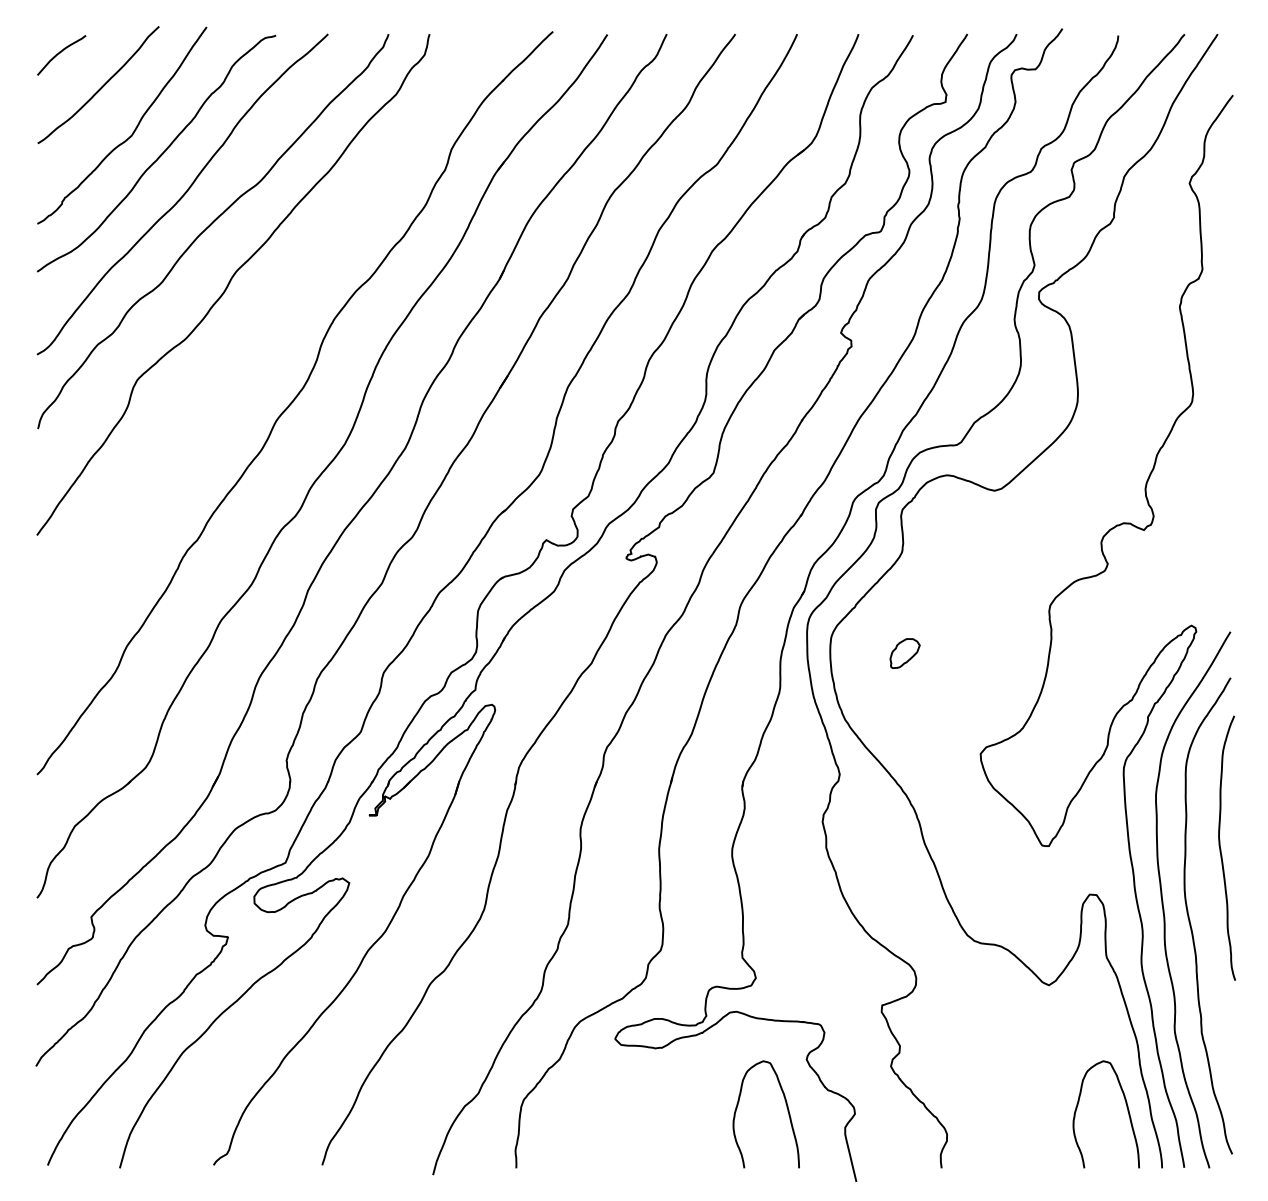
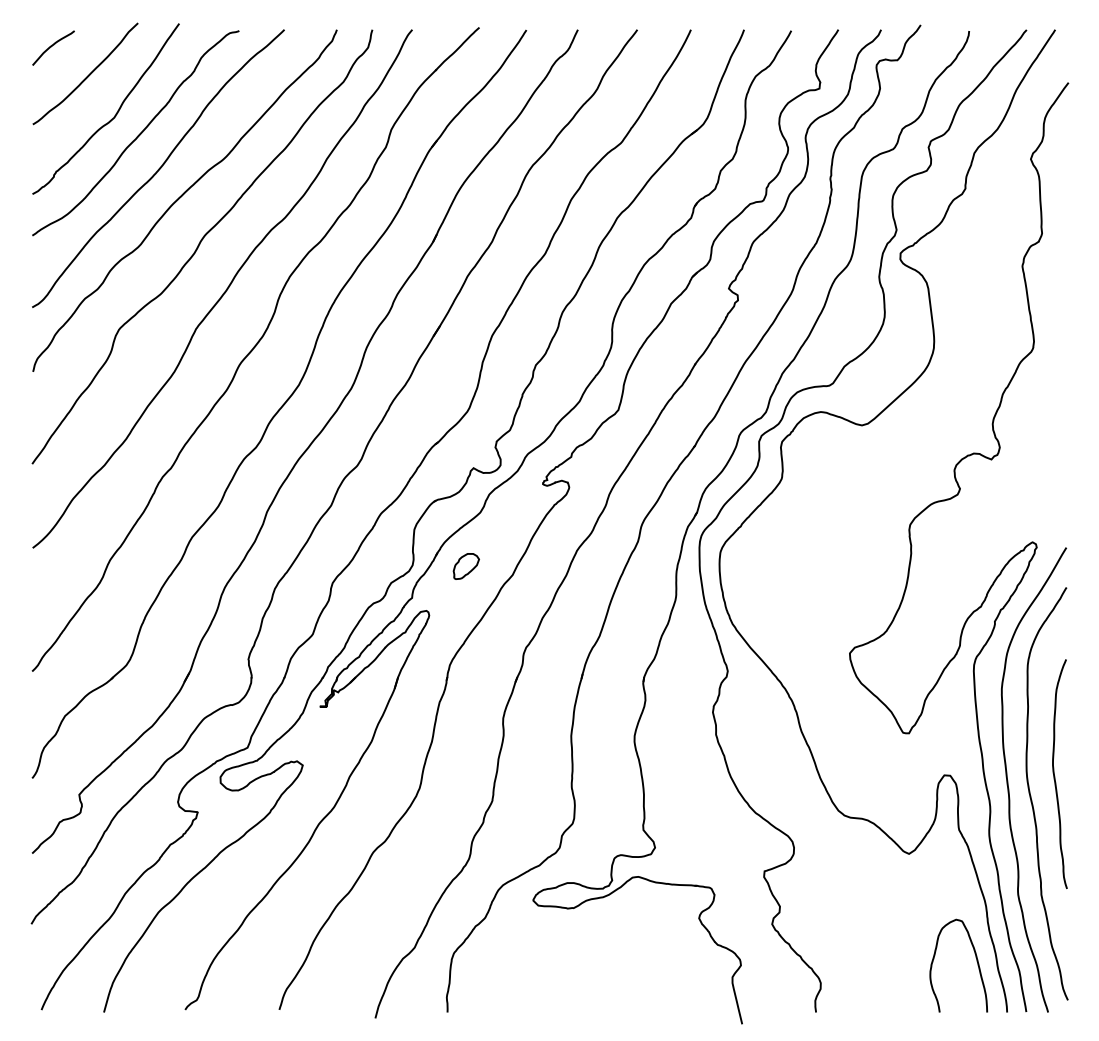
curve: (259, 335) -> (224, 290), added
part: (904, 653) -> (465, 566), moved
curve: (1221, 848) -> (1055, 774), moved
curve: (786, 1107) -> (681, 959), removed

